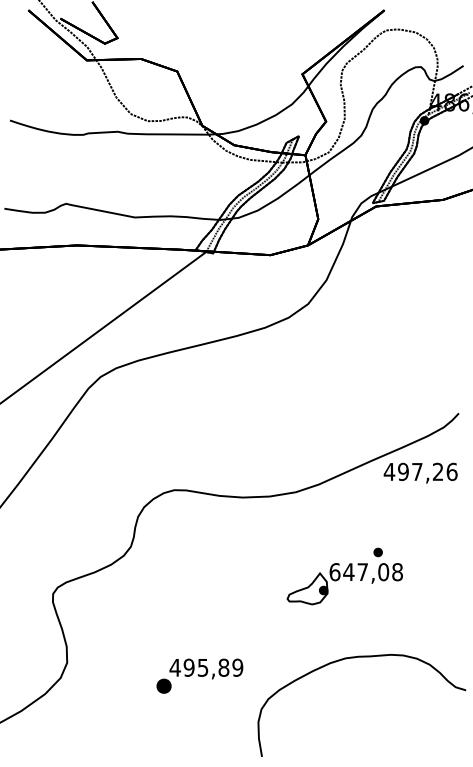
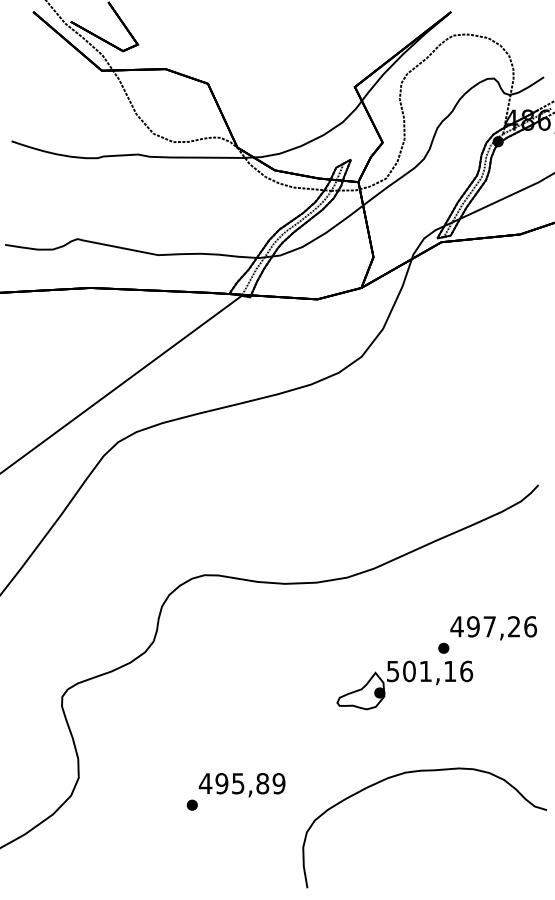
text: (420, 473) -> (493, 628), moved
text: (366, 572) -> (429, 671), 647,08 -> 501,16
part: (163, 685) -> (191, 804), size x0.62

